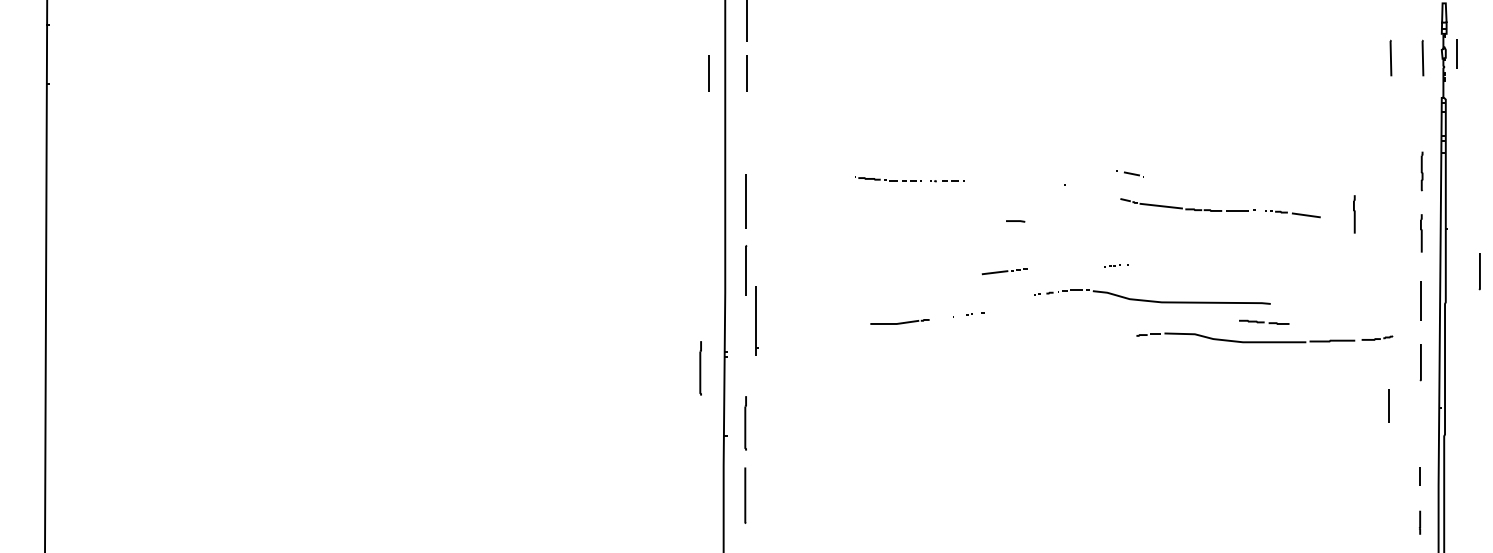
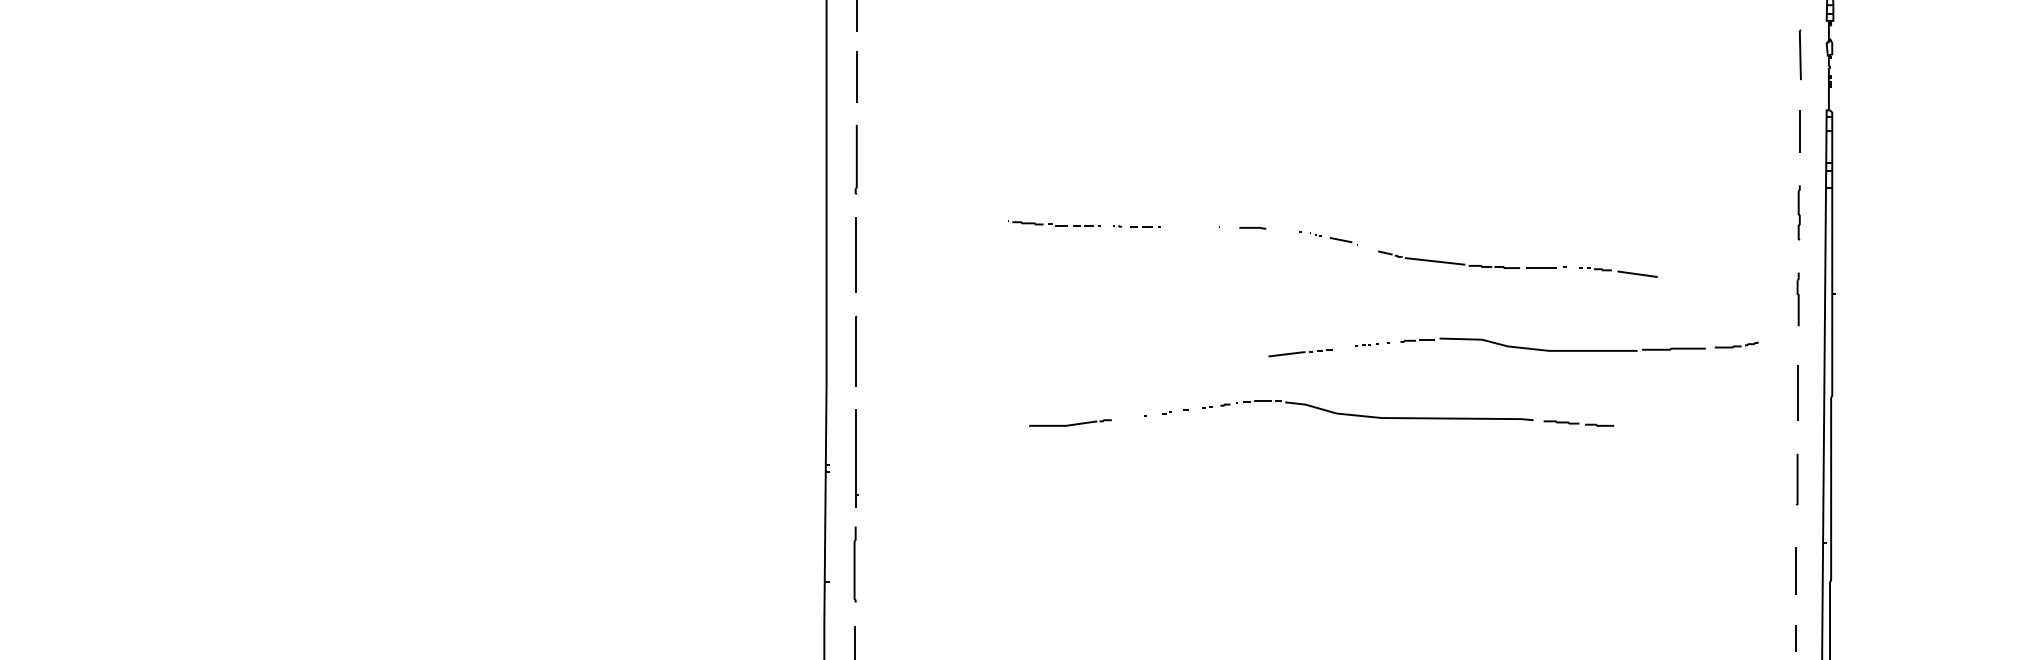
line: (1456, 53) -> (1799, 130), moved
line: (1390, 57) -> (1755, 53), removed
line: (708, 73) -> (803, 76), removed
line: (746, 133) -> (856, 159), added
part: (1129, 173) -> (1337, 239), moved
line: (1354, 214) -> (1704, 273), removed
line: (1015, 221) -> (1252, 228), moved
part: (1004, 271) -> (1300, 352), moved
line: (1479, 271) -> (1879, 352), removed
part: (1152, 296) -> (1368, 409), moved
part: (756, 321) -> (856, 458), moved
part: (1264, 337) -> (1579, 344), moved
line: (700, 368) -> (792, 487), removed
line: (1388, 405) -> (1795, 570), moved

